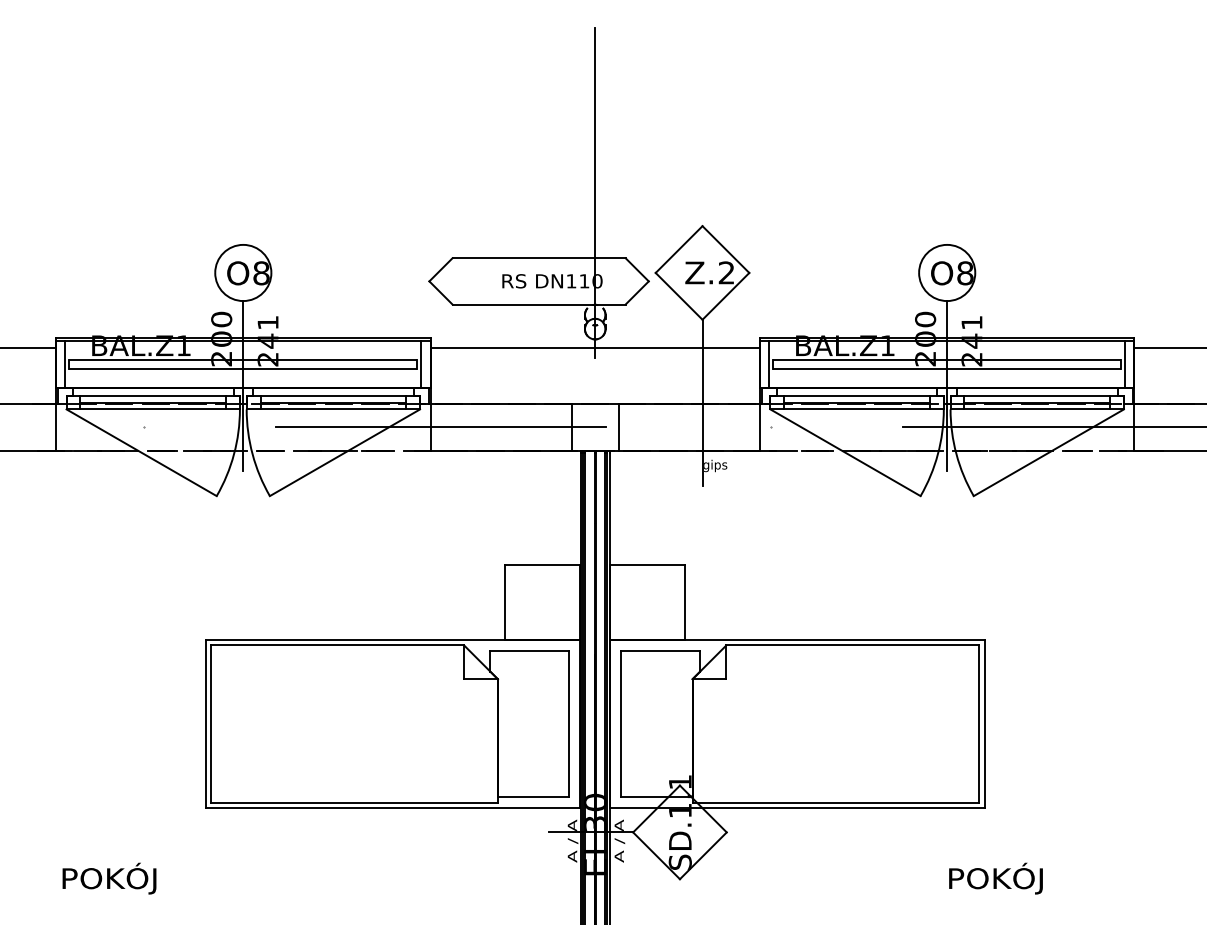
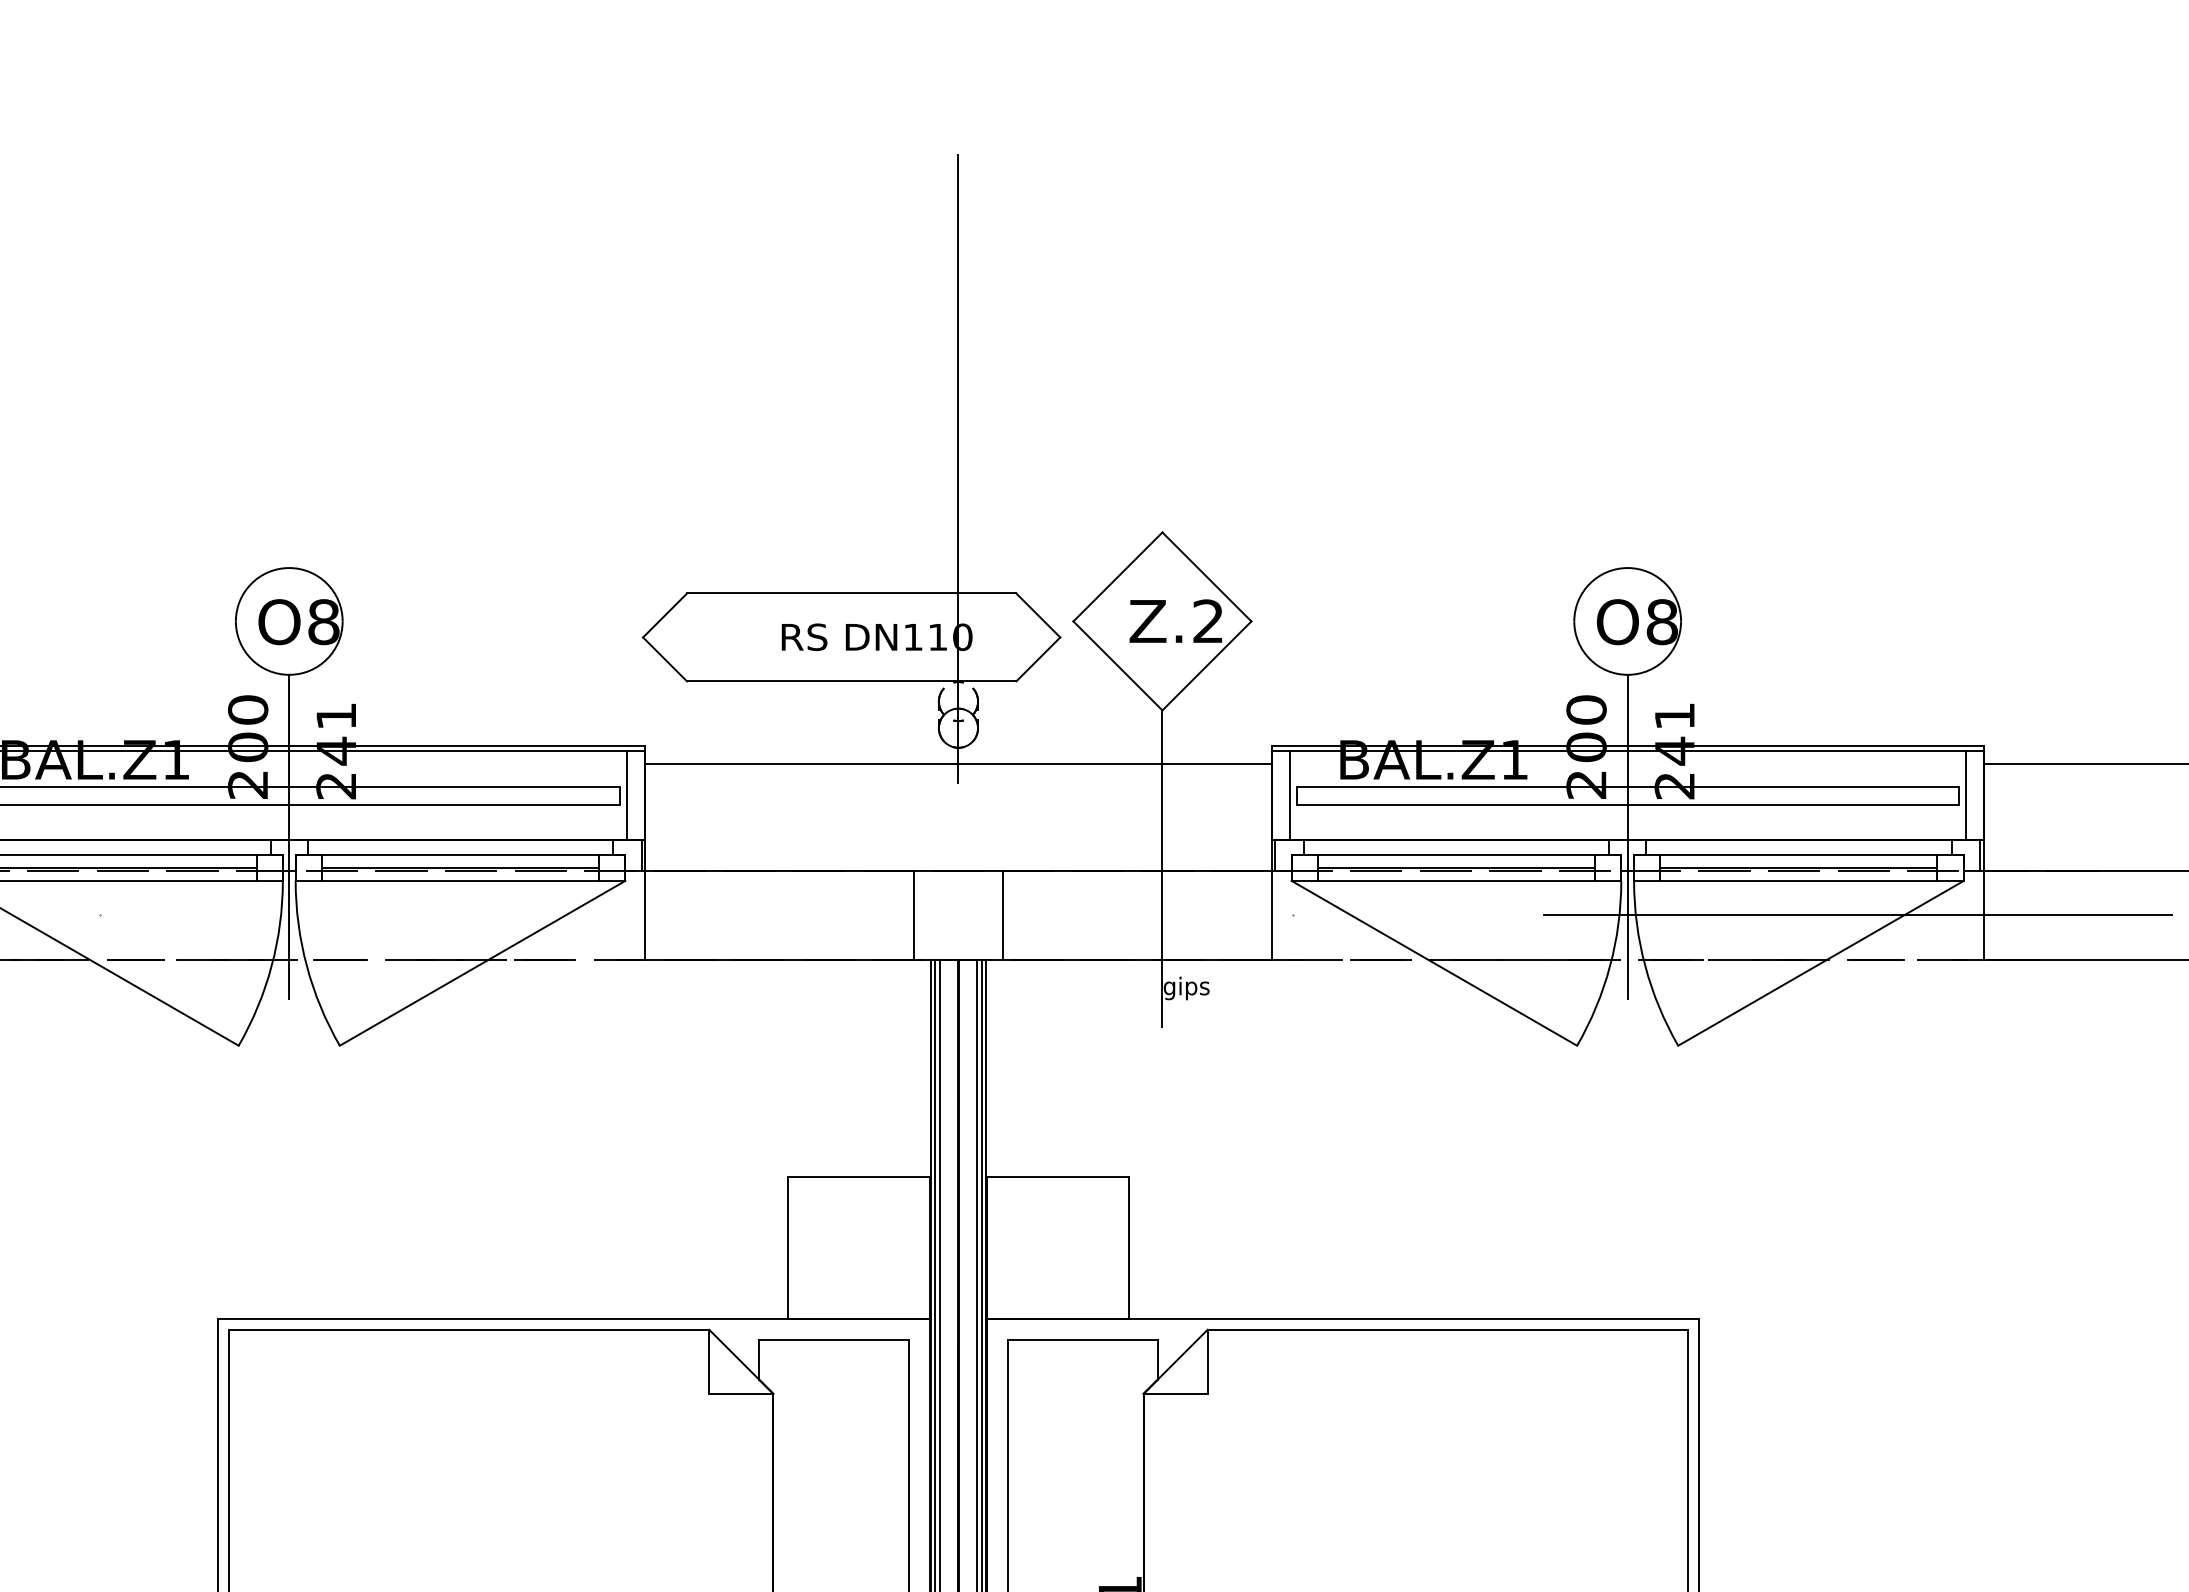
line: (440, 427) -> (664, 915), removed

